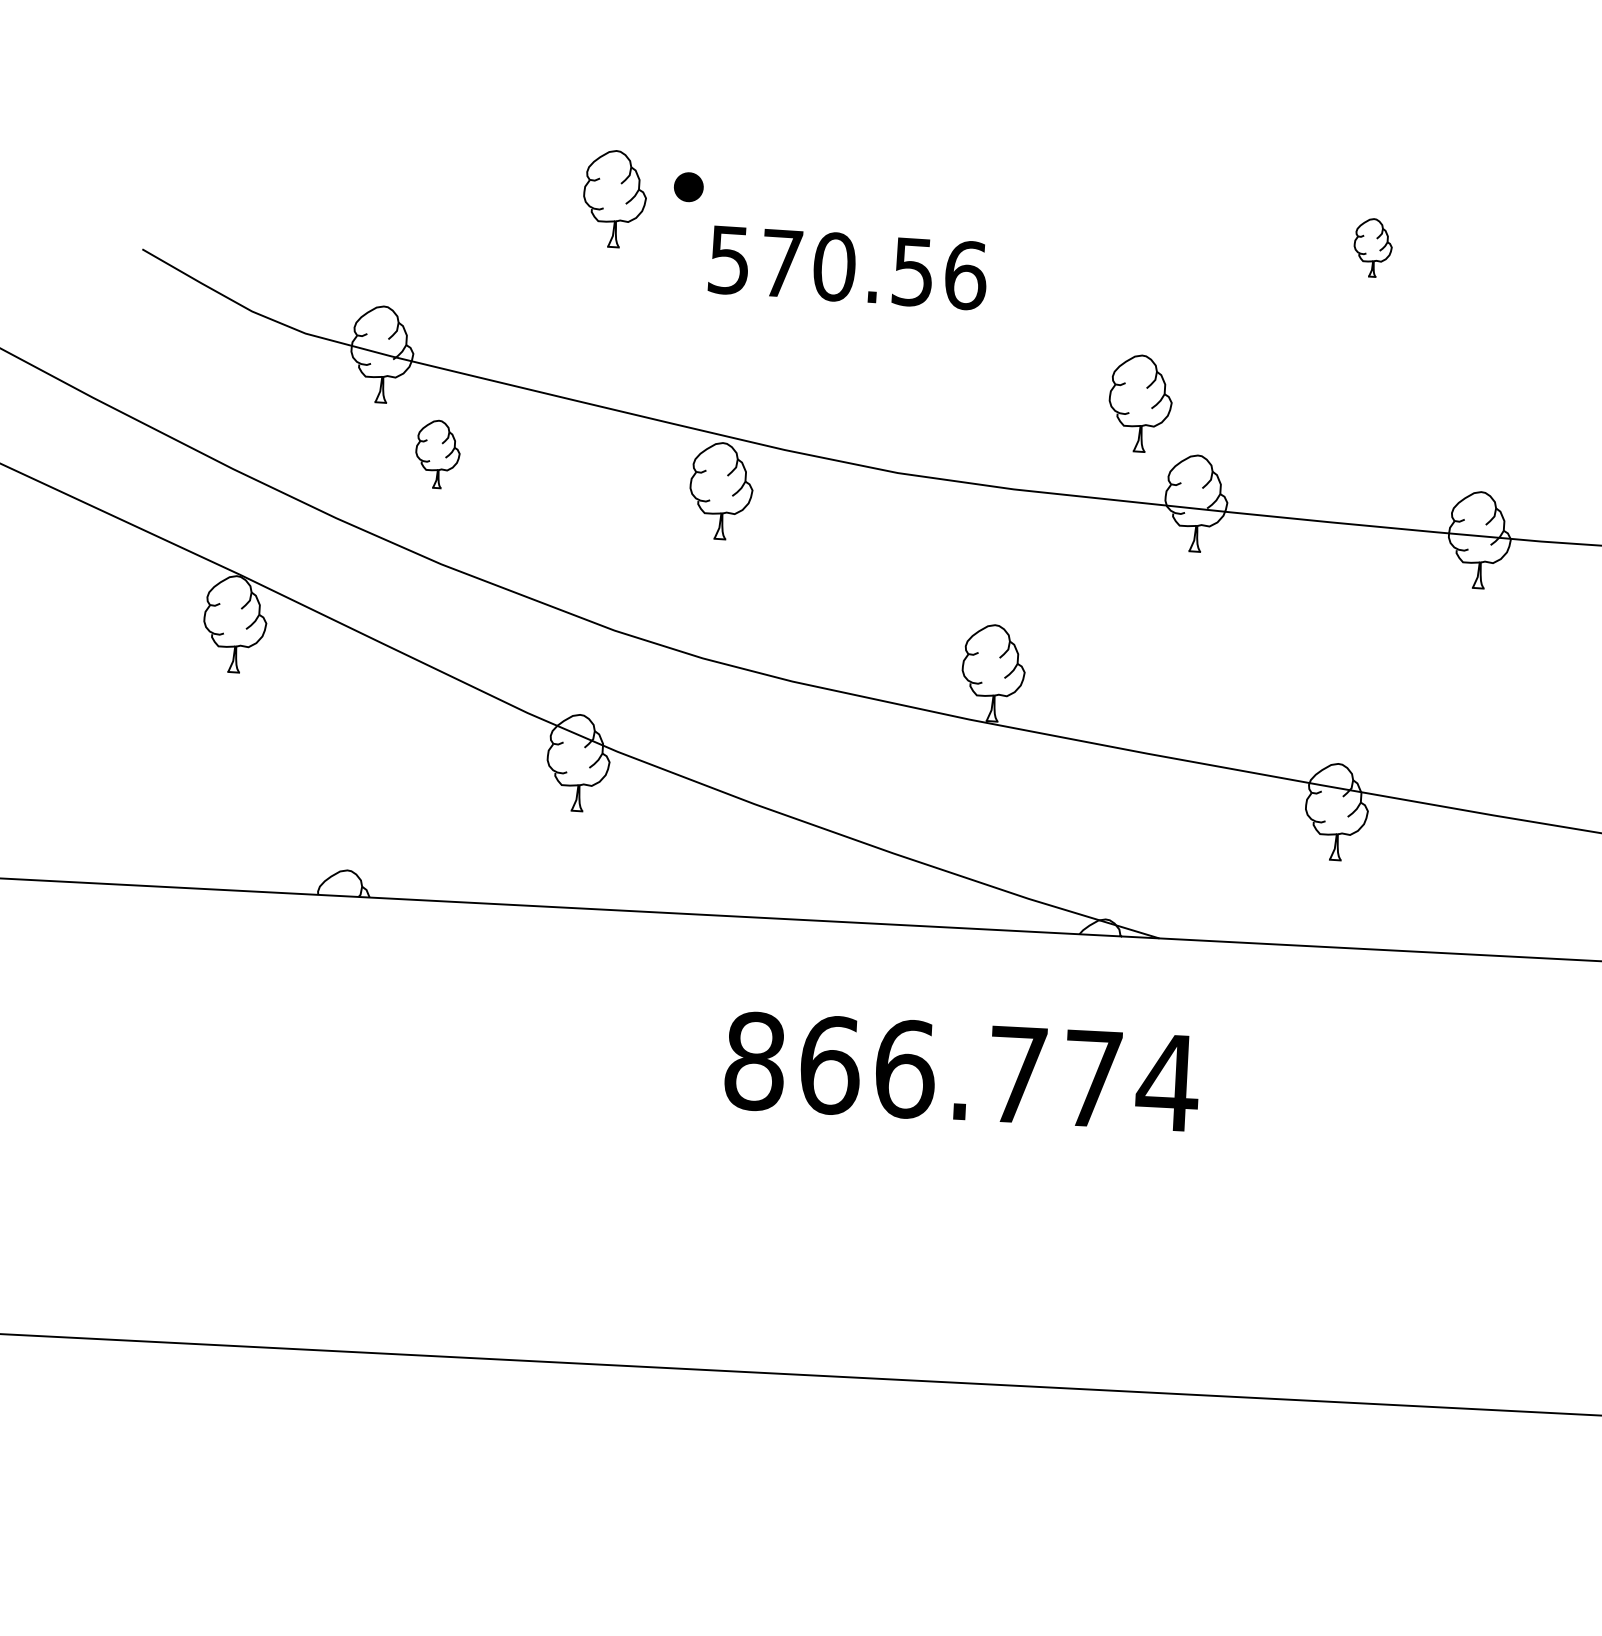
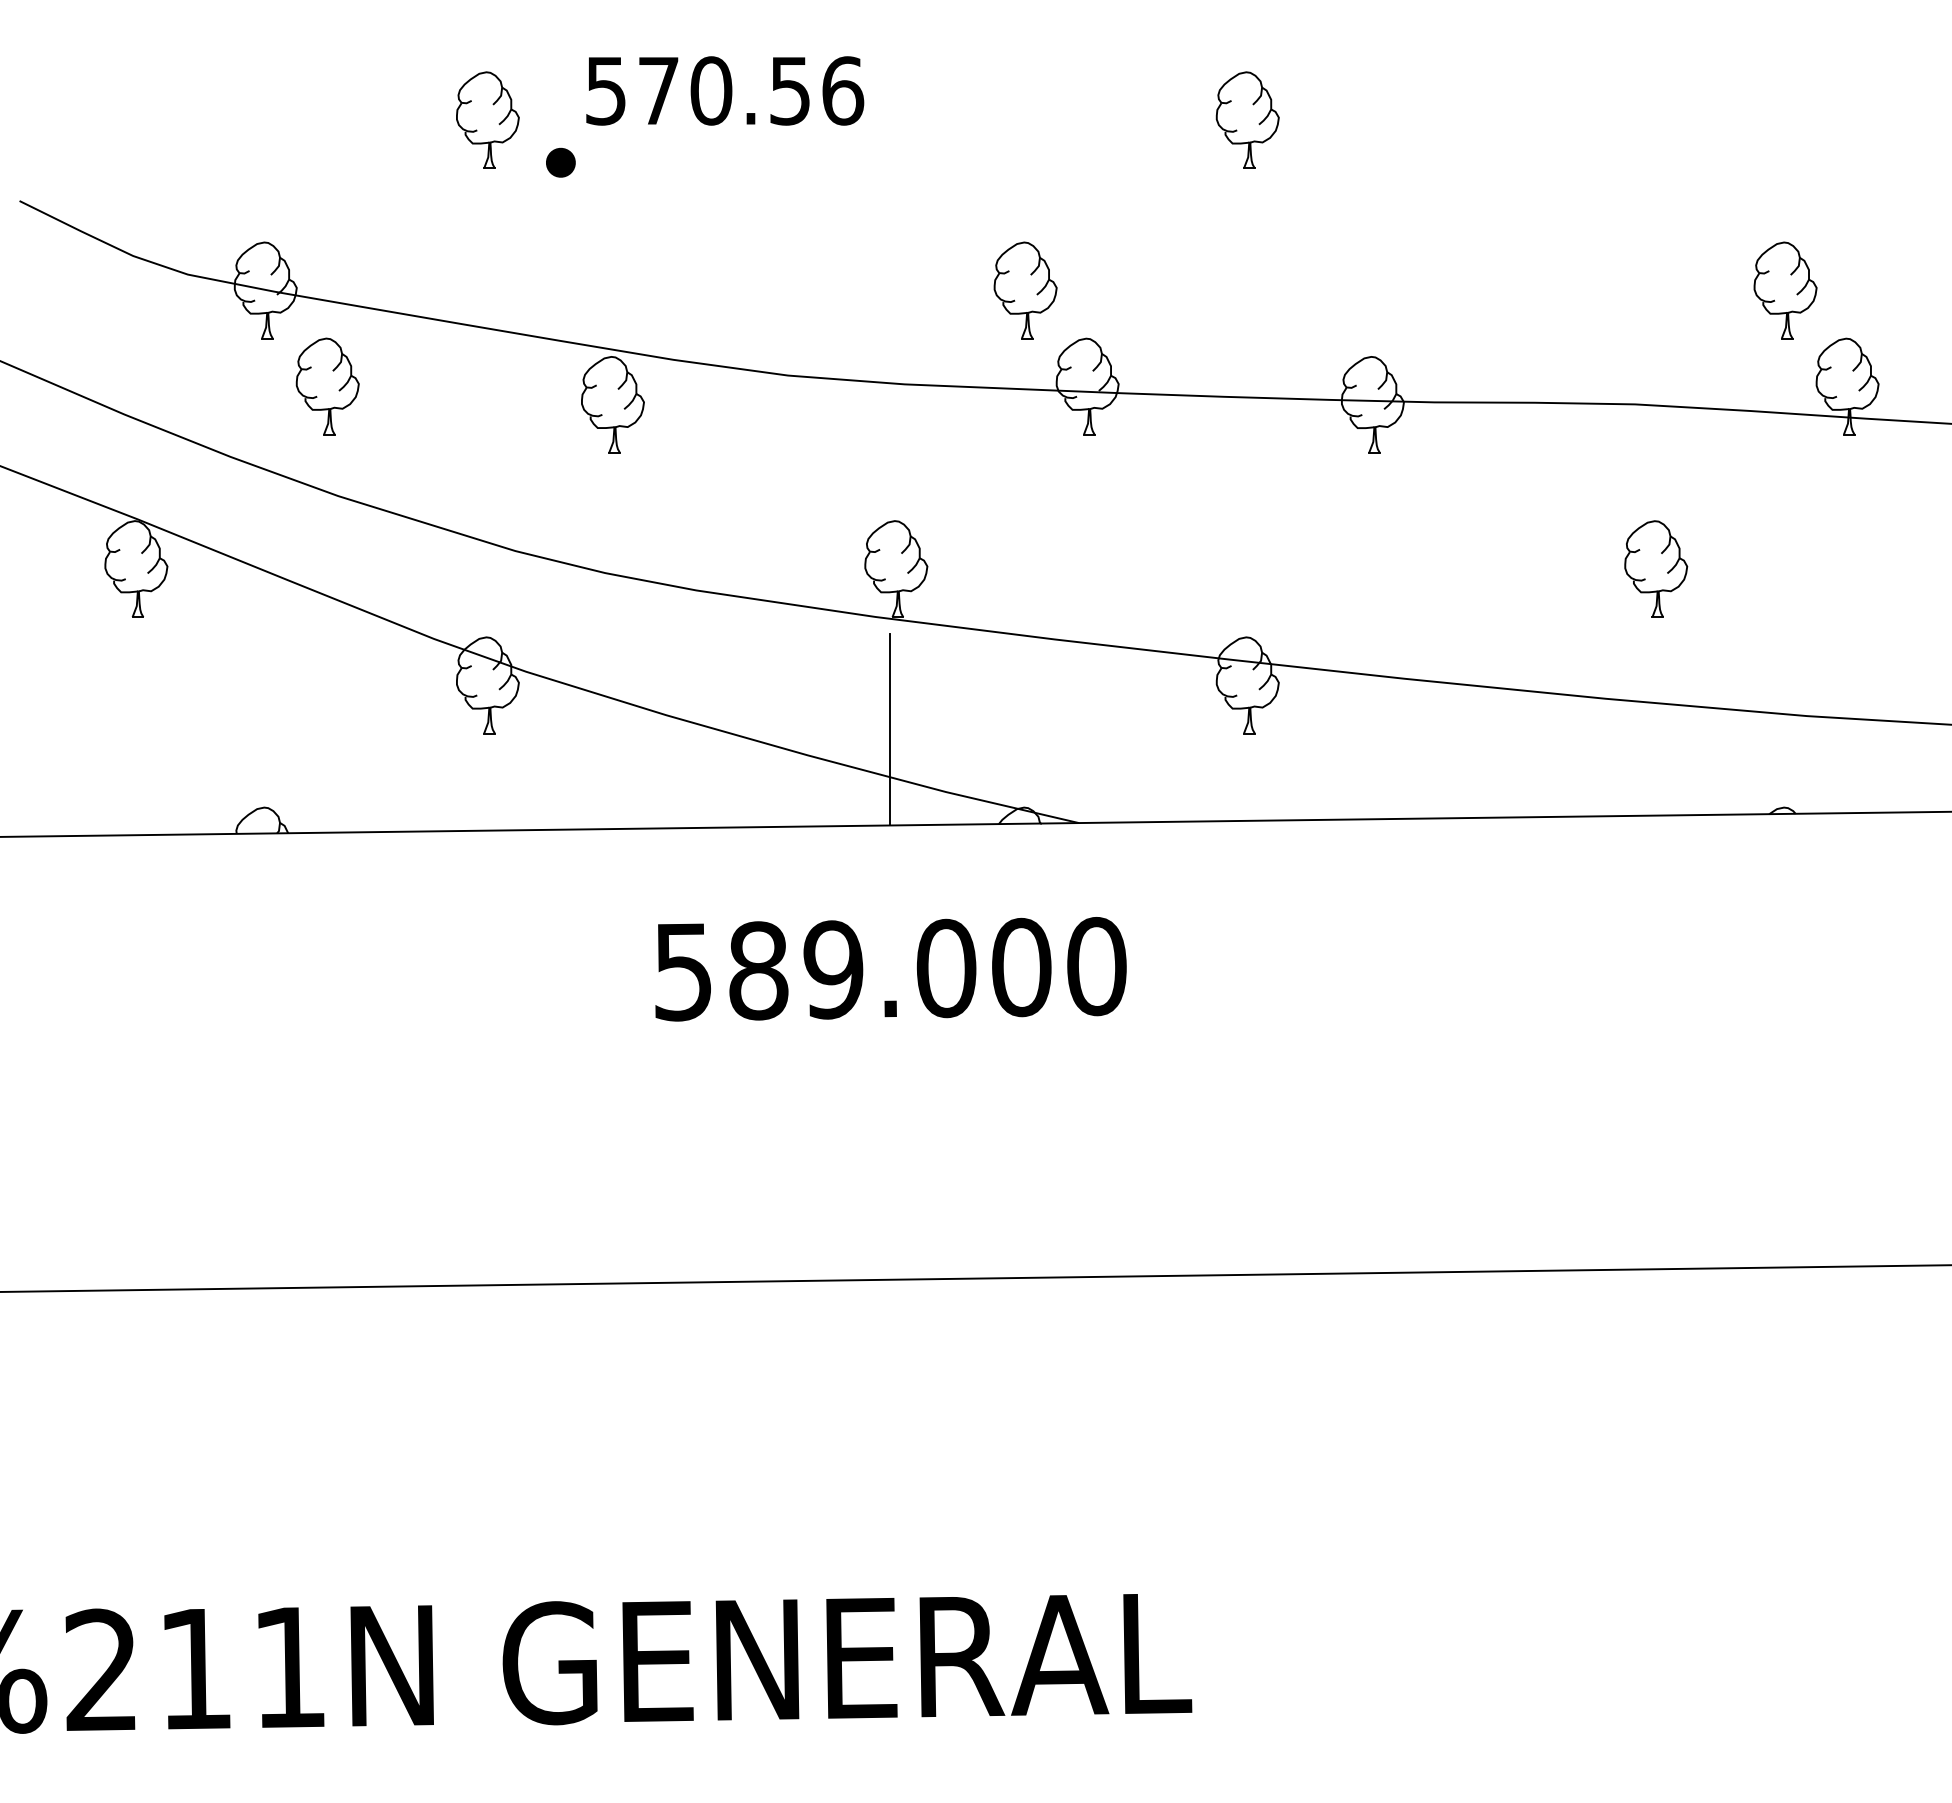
part: (688, 186) -> (560, 162), moved
part: (1372, 247) -> (1247, 119), size x1.67
text: (848, 267) -> (725, 90), moved
part: (437, 454) -> (327, 386), size x1.43
line: (976, 832) -> (889, 729), added
text: (962, 1072) -> (891, 969), 866.774 -> 589.000

